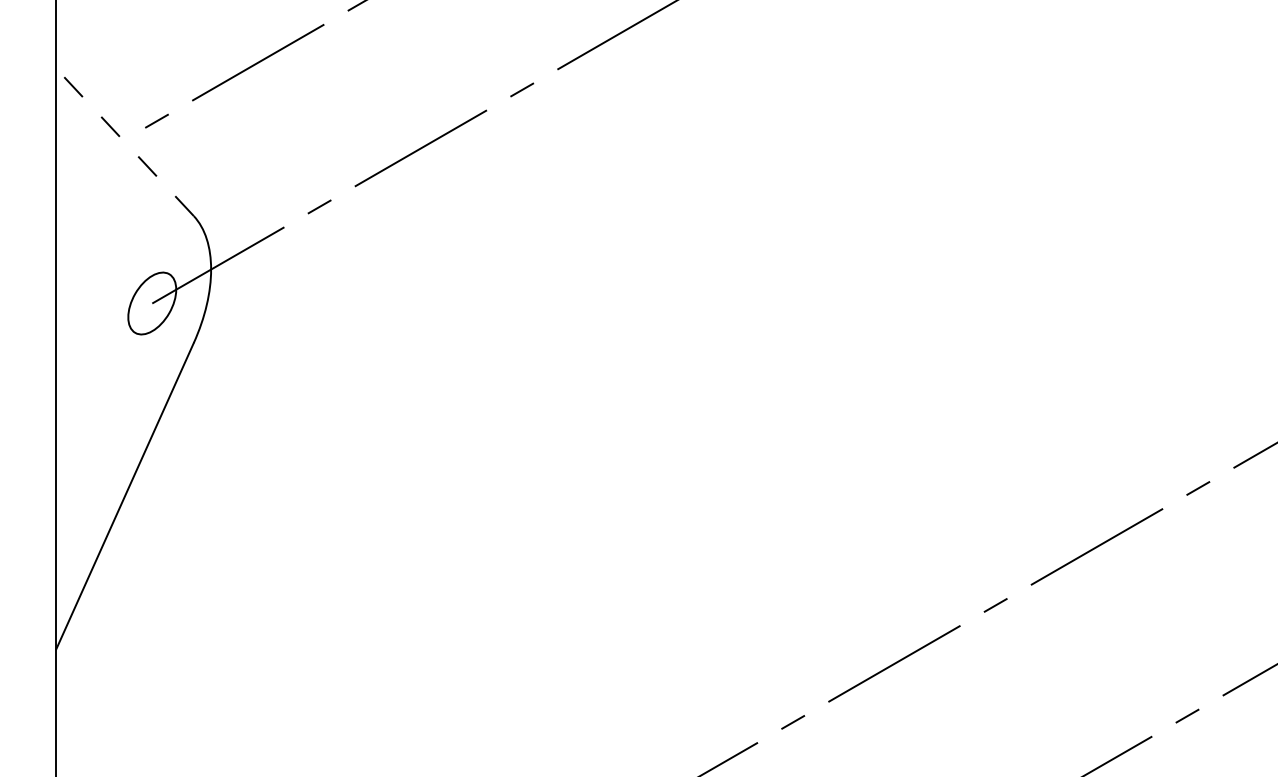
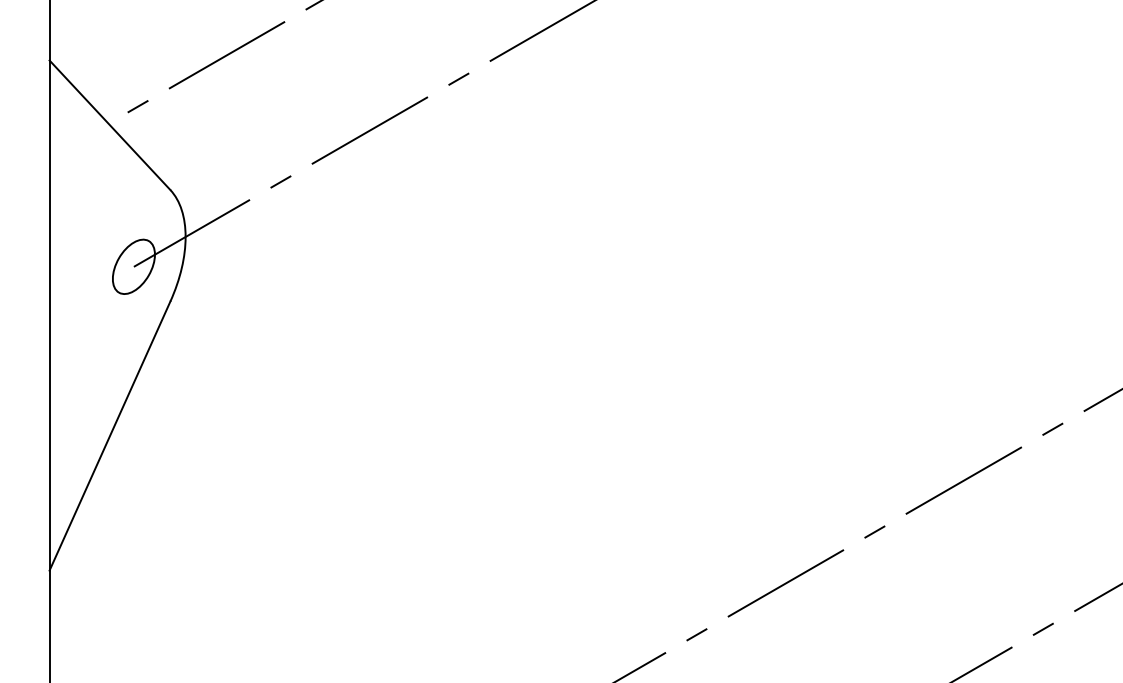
line: (125, 142) -> (110, 125), dashed -> solid

